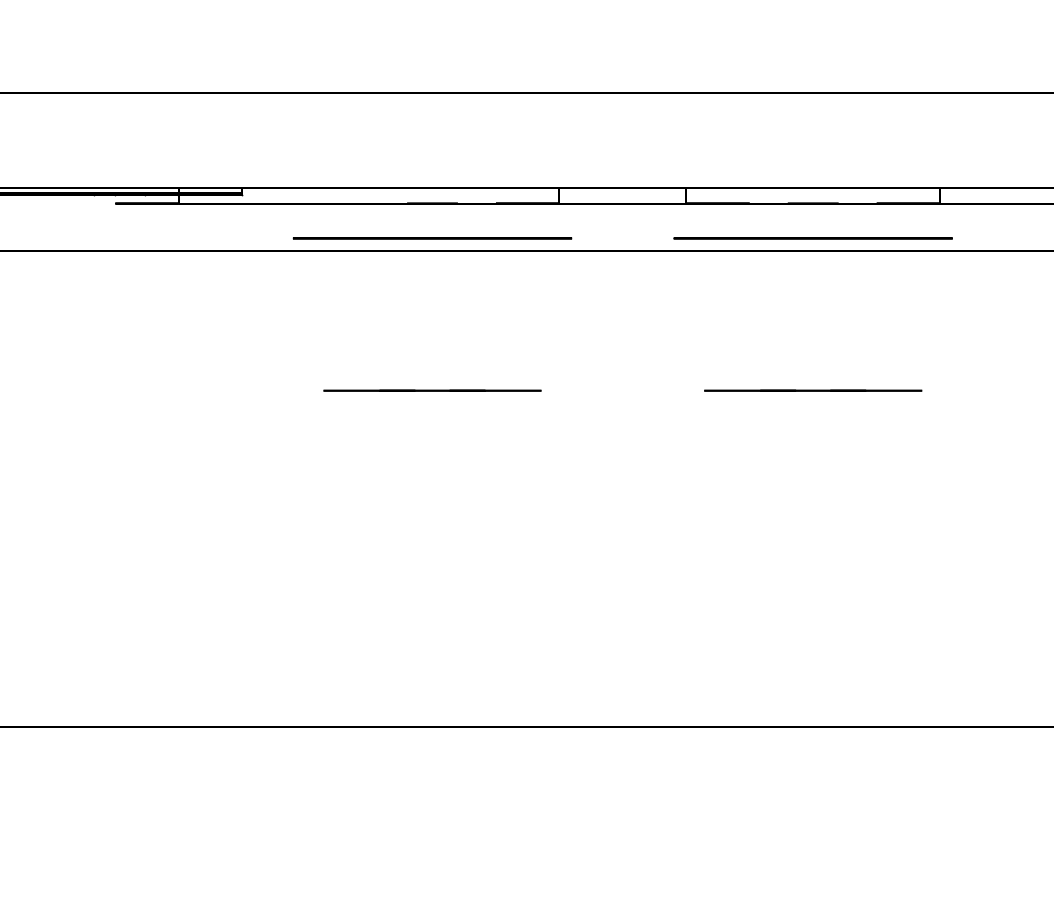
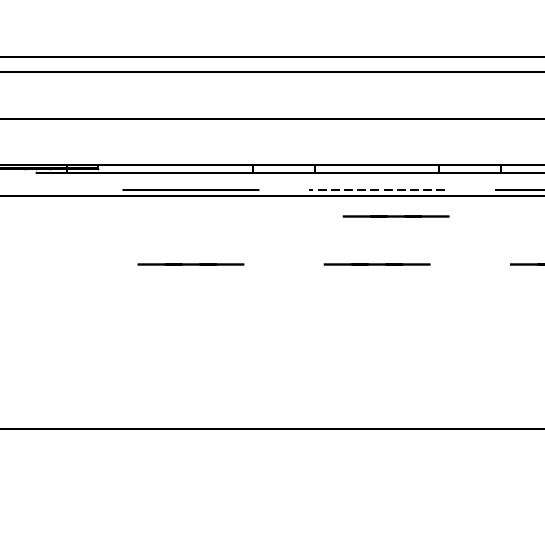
circle: (811, 239) -> (376, 190), solid -> dashed
line: (850, 292) -> (395, 216), added

